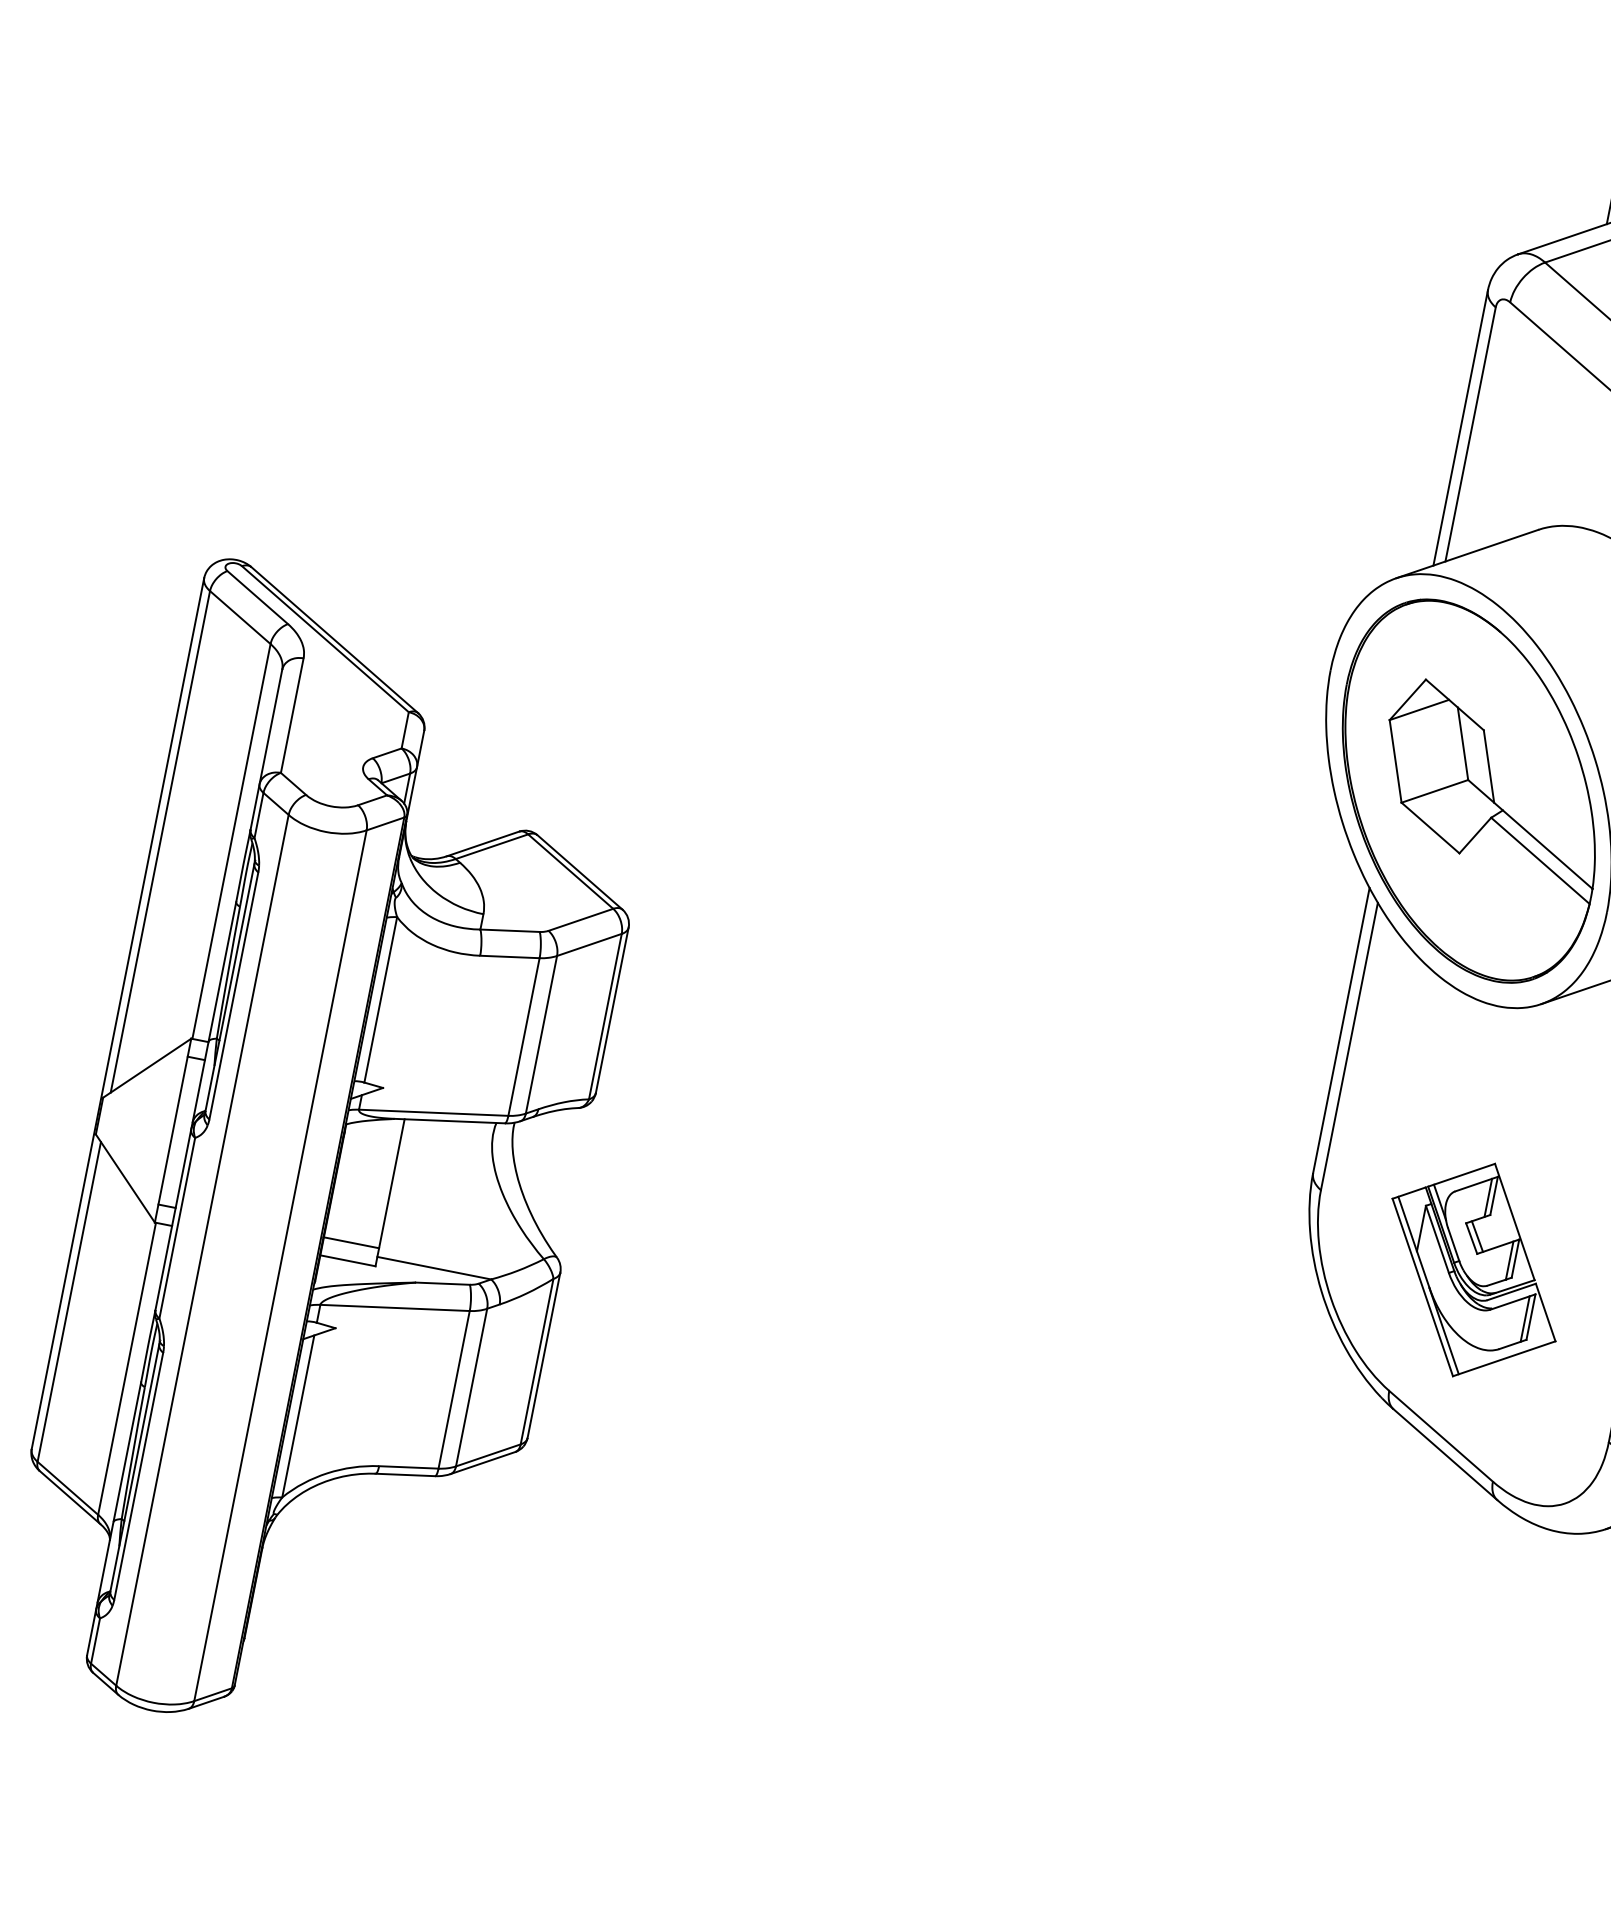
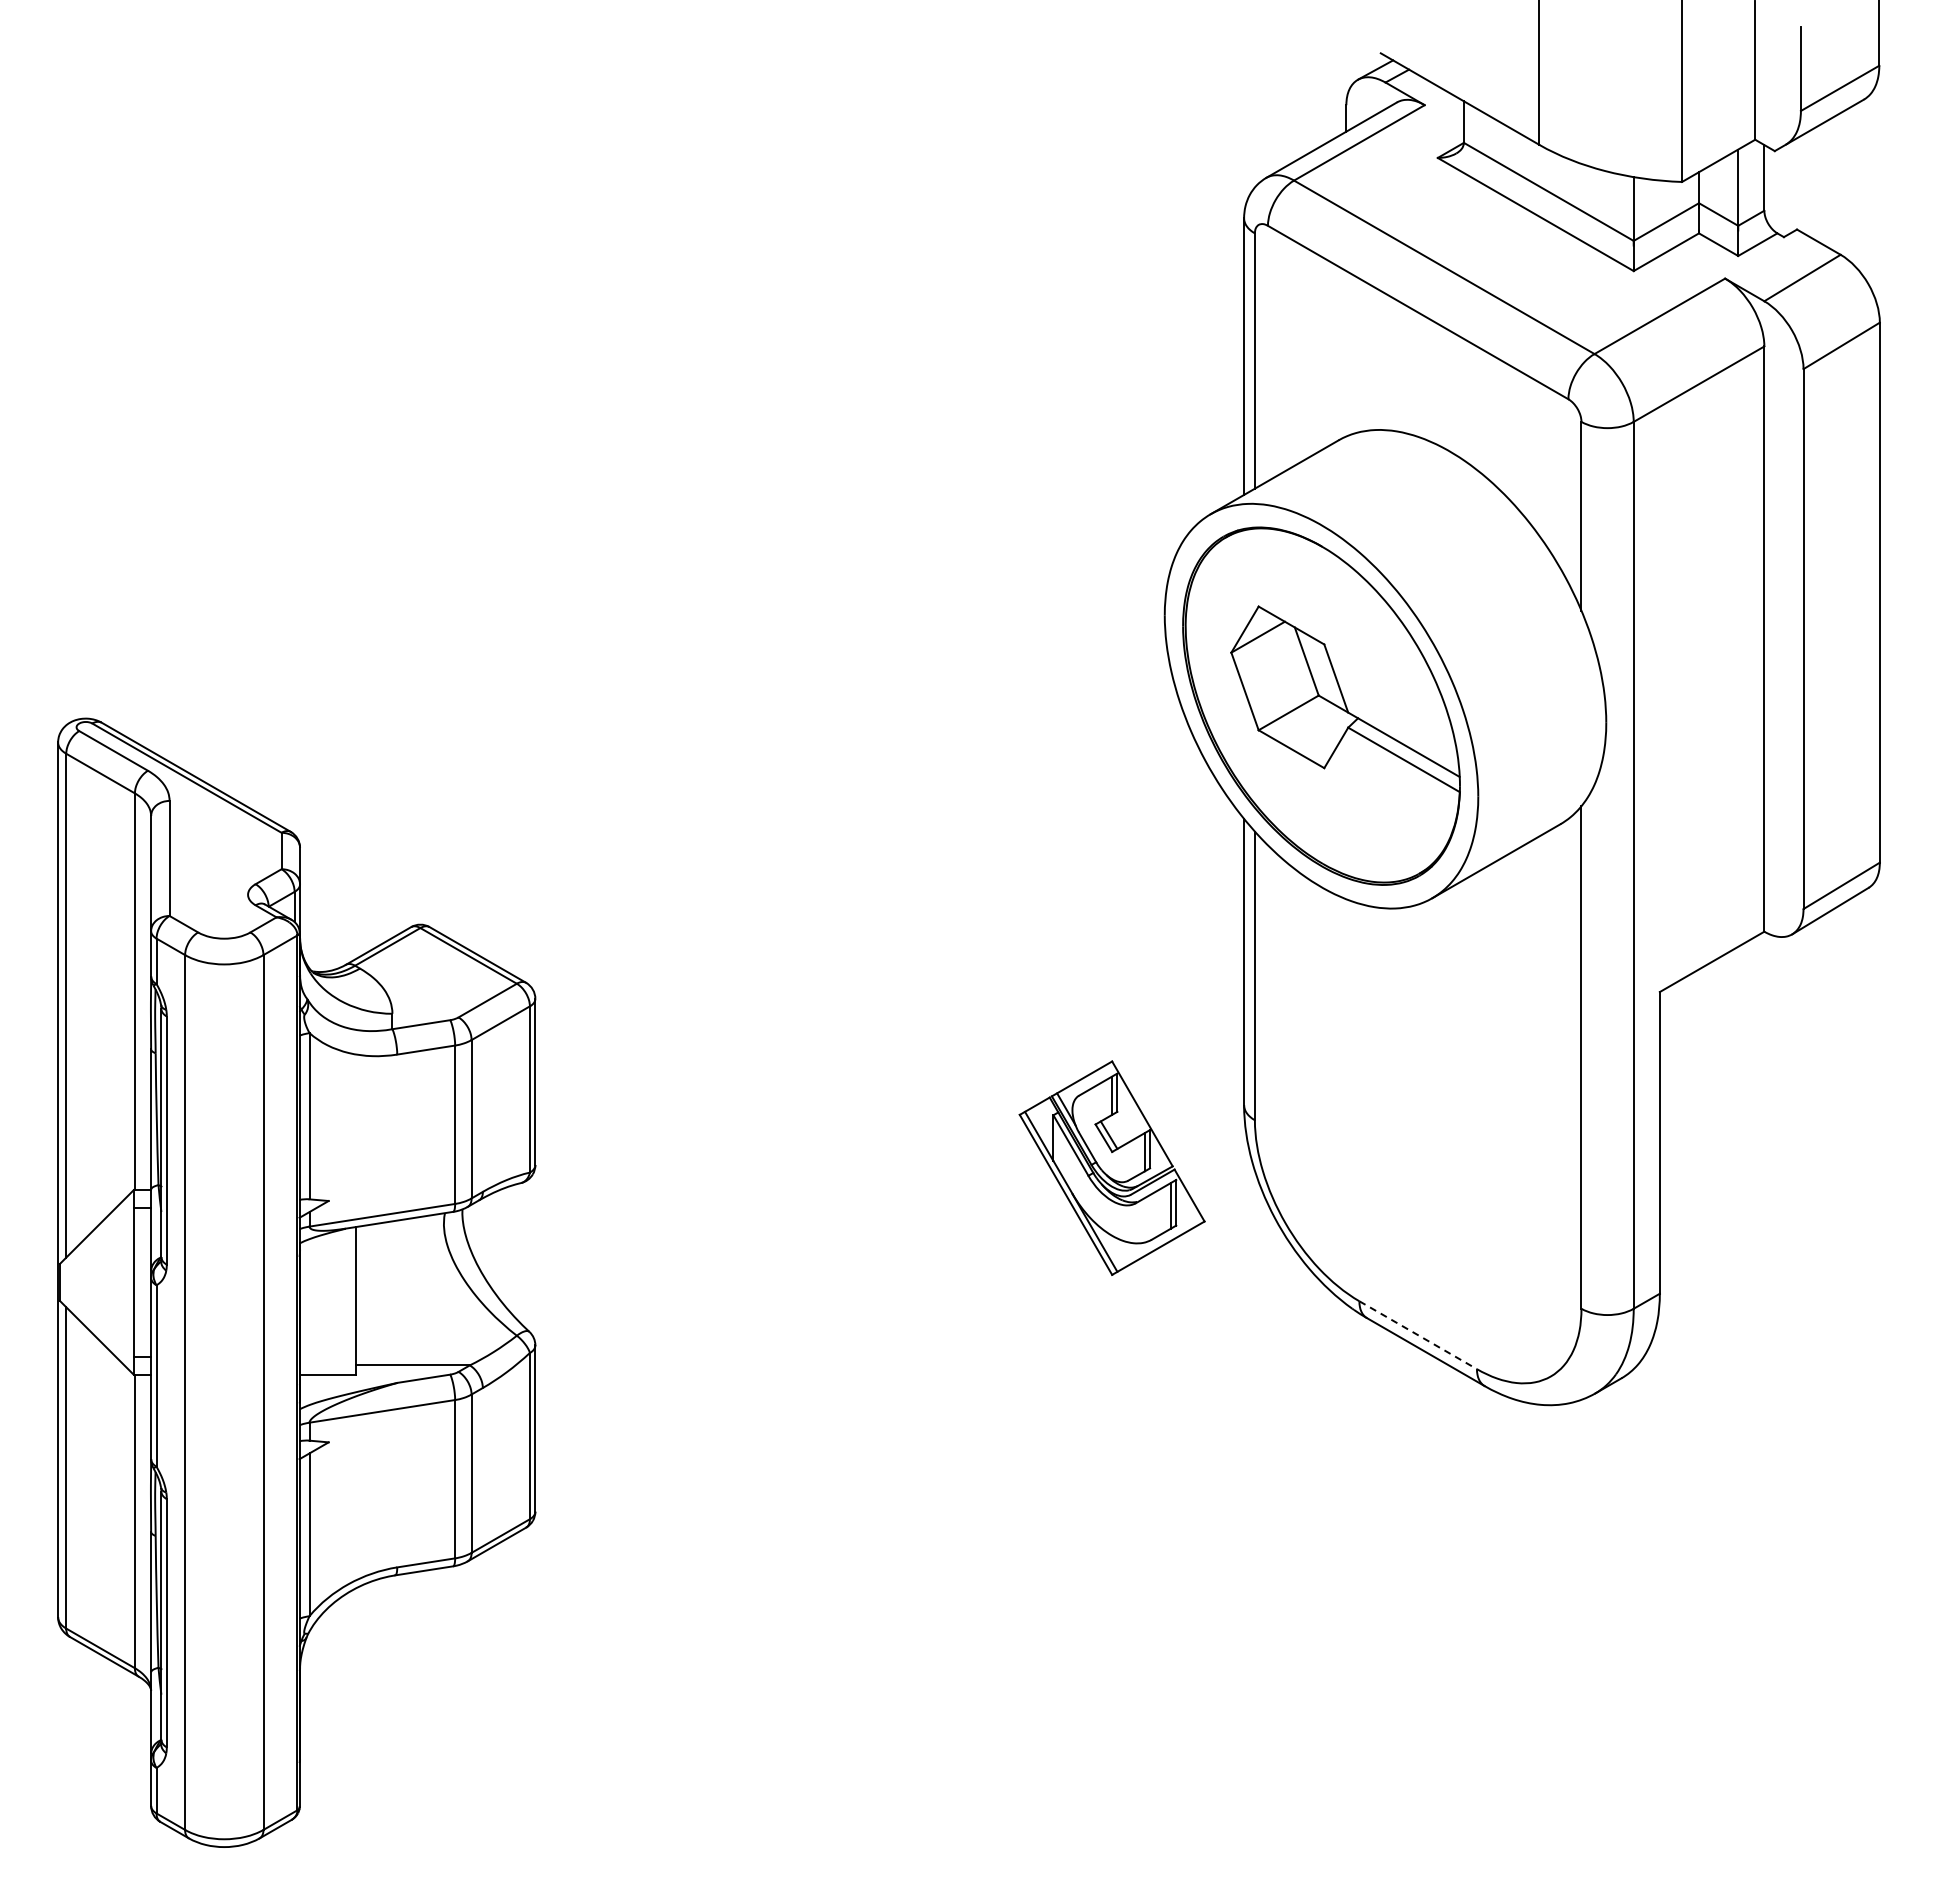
line: (351, 1242) -> (327, 1356), removed
part: (1473, 1269) -> (1111, 1167), moved
line: (1441, 1436) -> (1418, 1335), solid -> dashed

